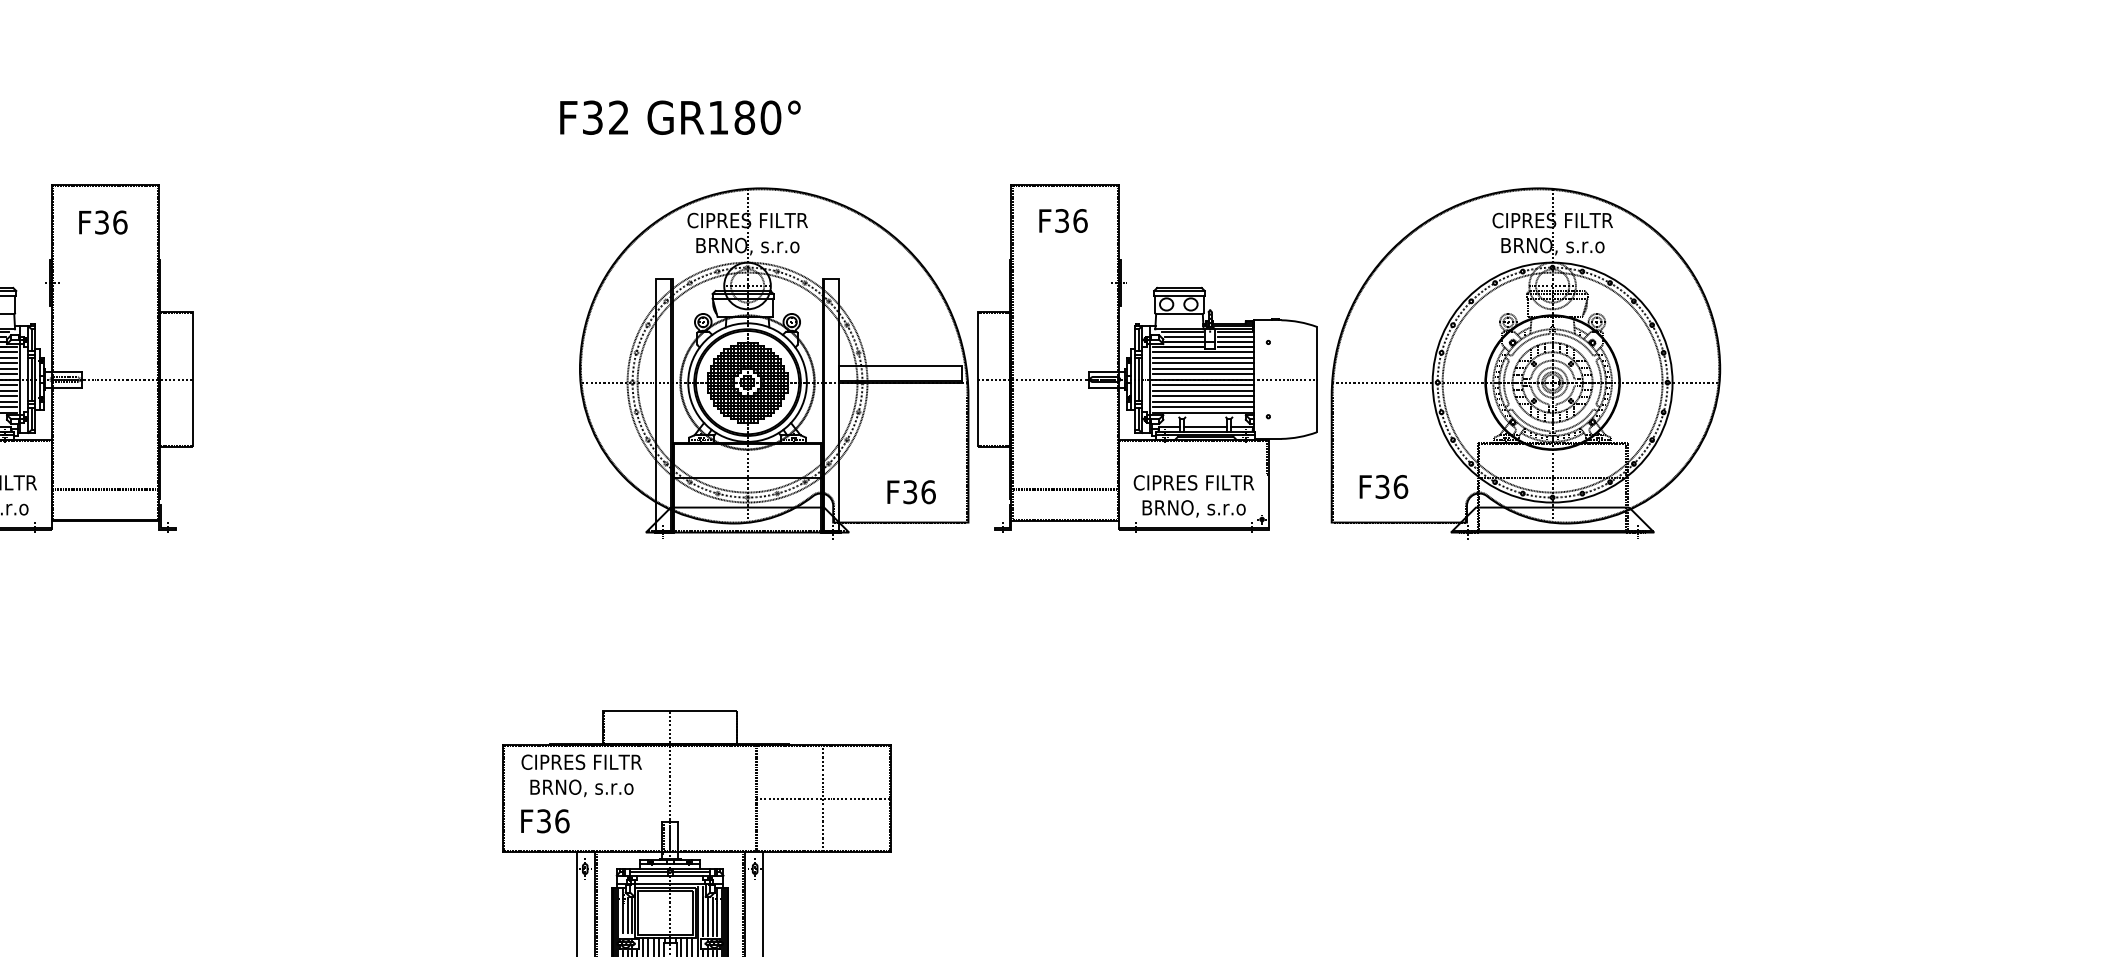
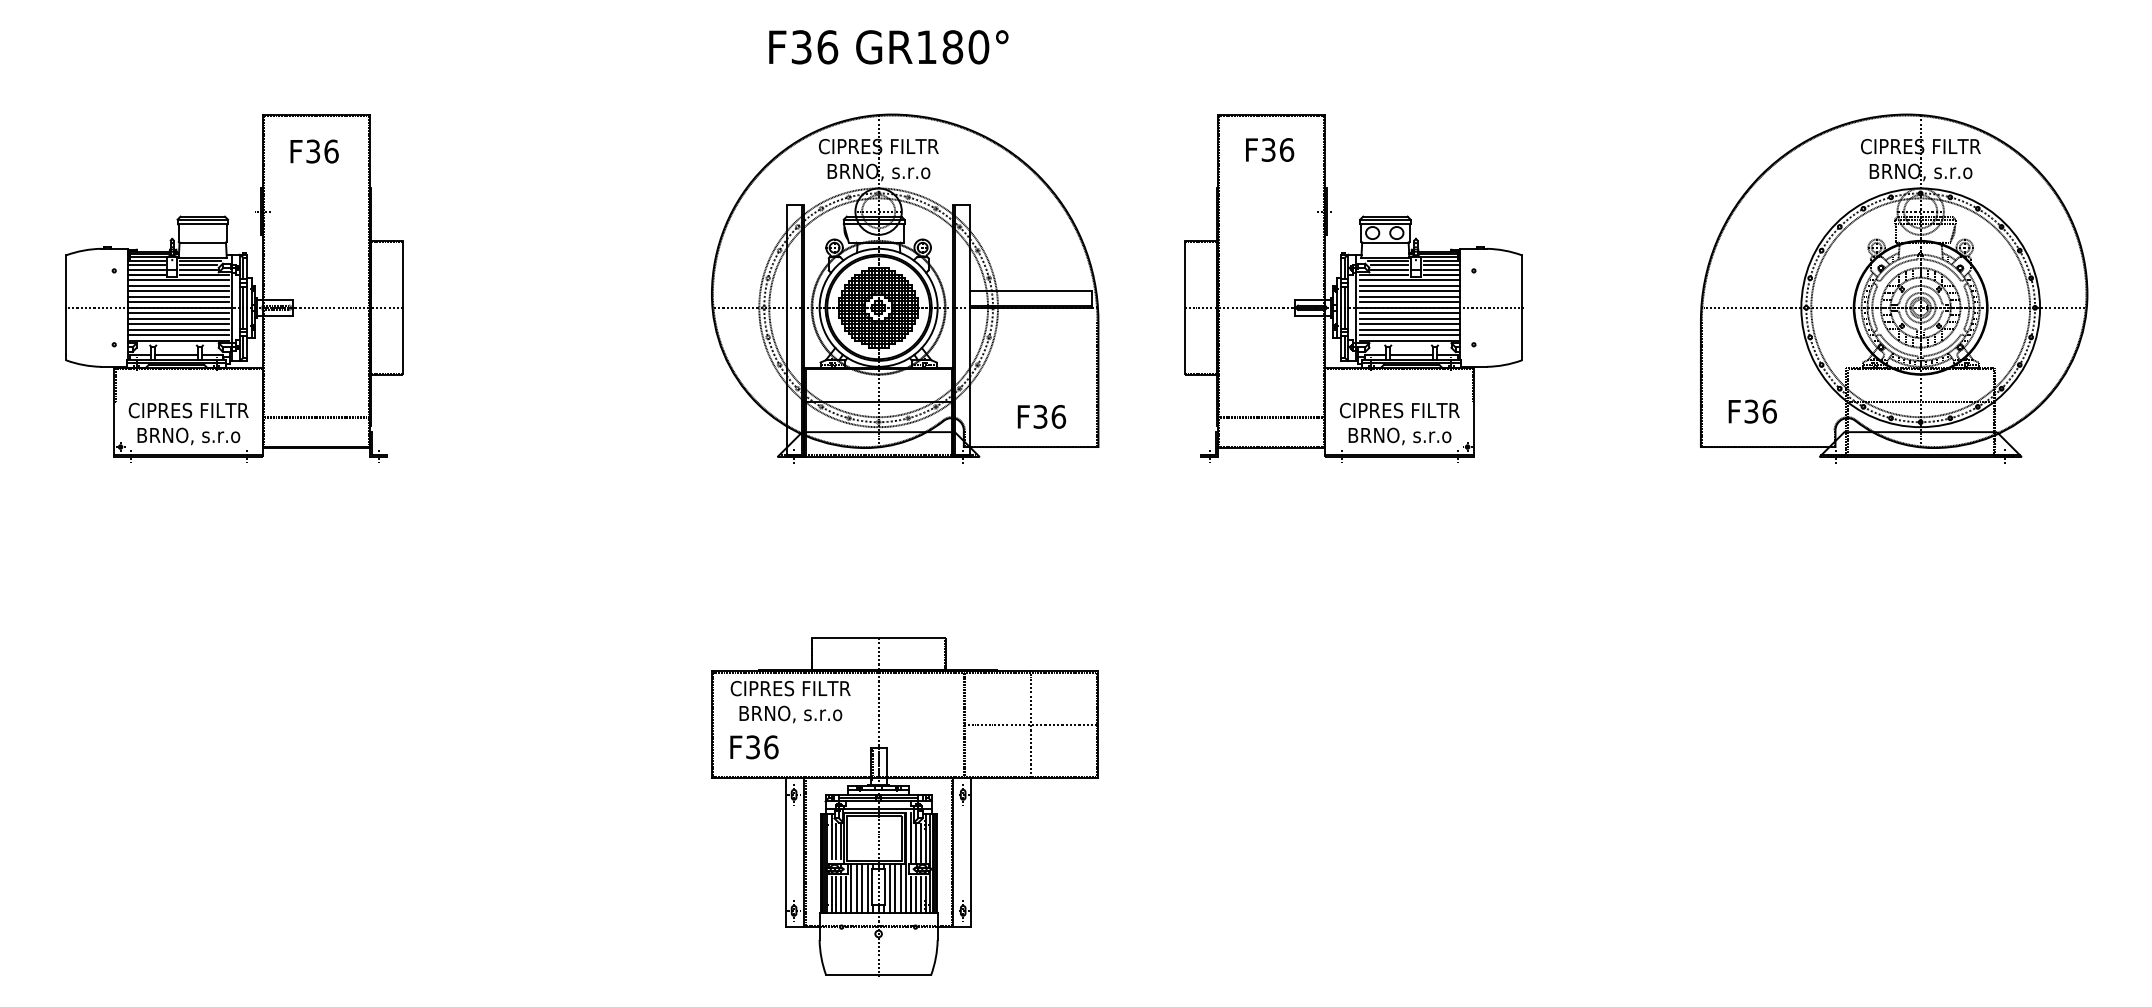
text: (618, 117) -> (827, 47), F32 -> F36
part: (774, 363) -> (905, 288), moved
part: (1526, 363) -> (1894, 288), moved

